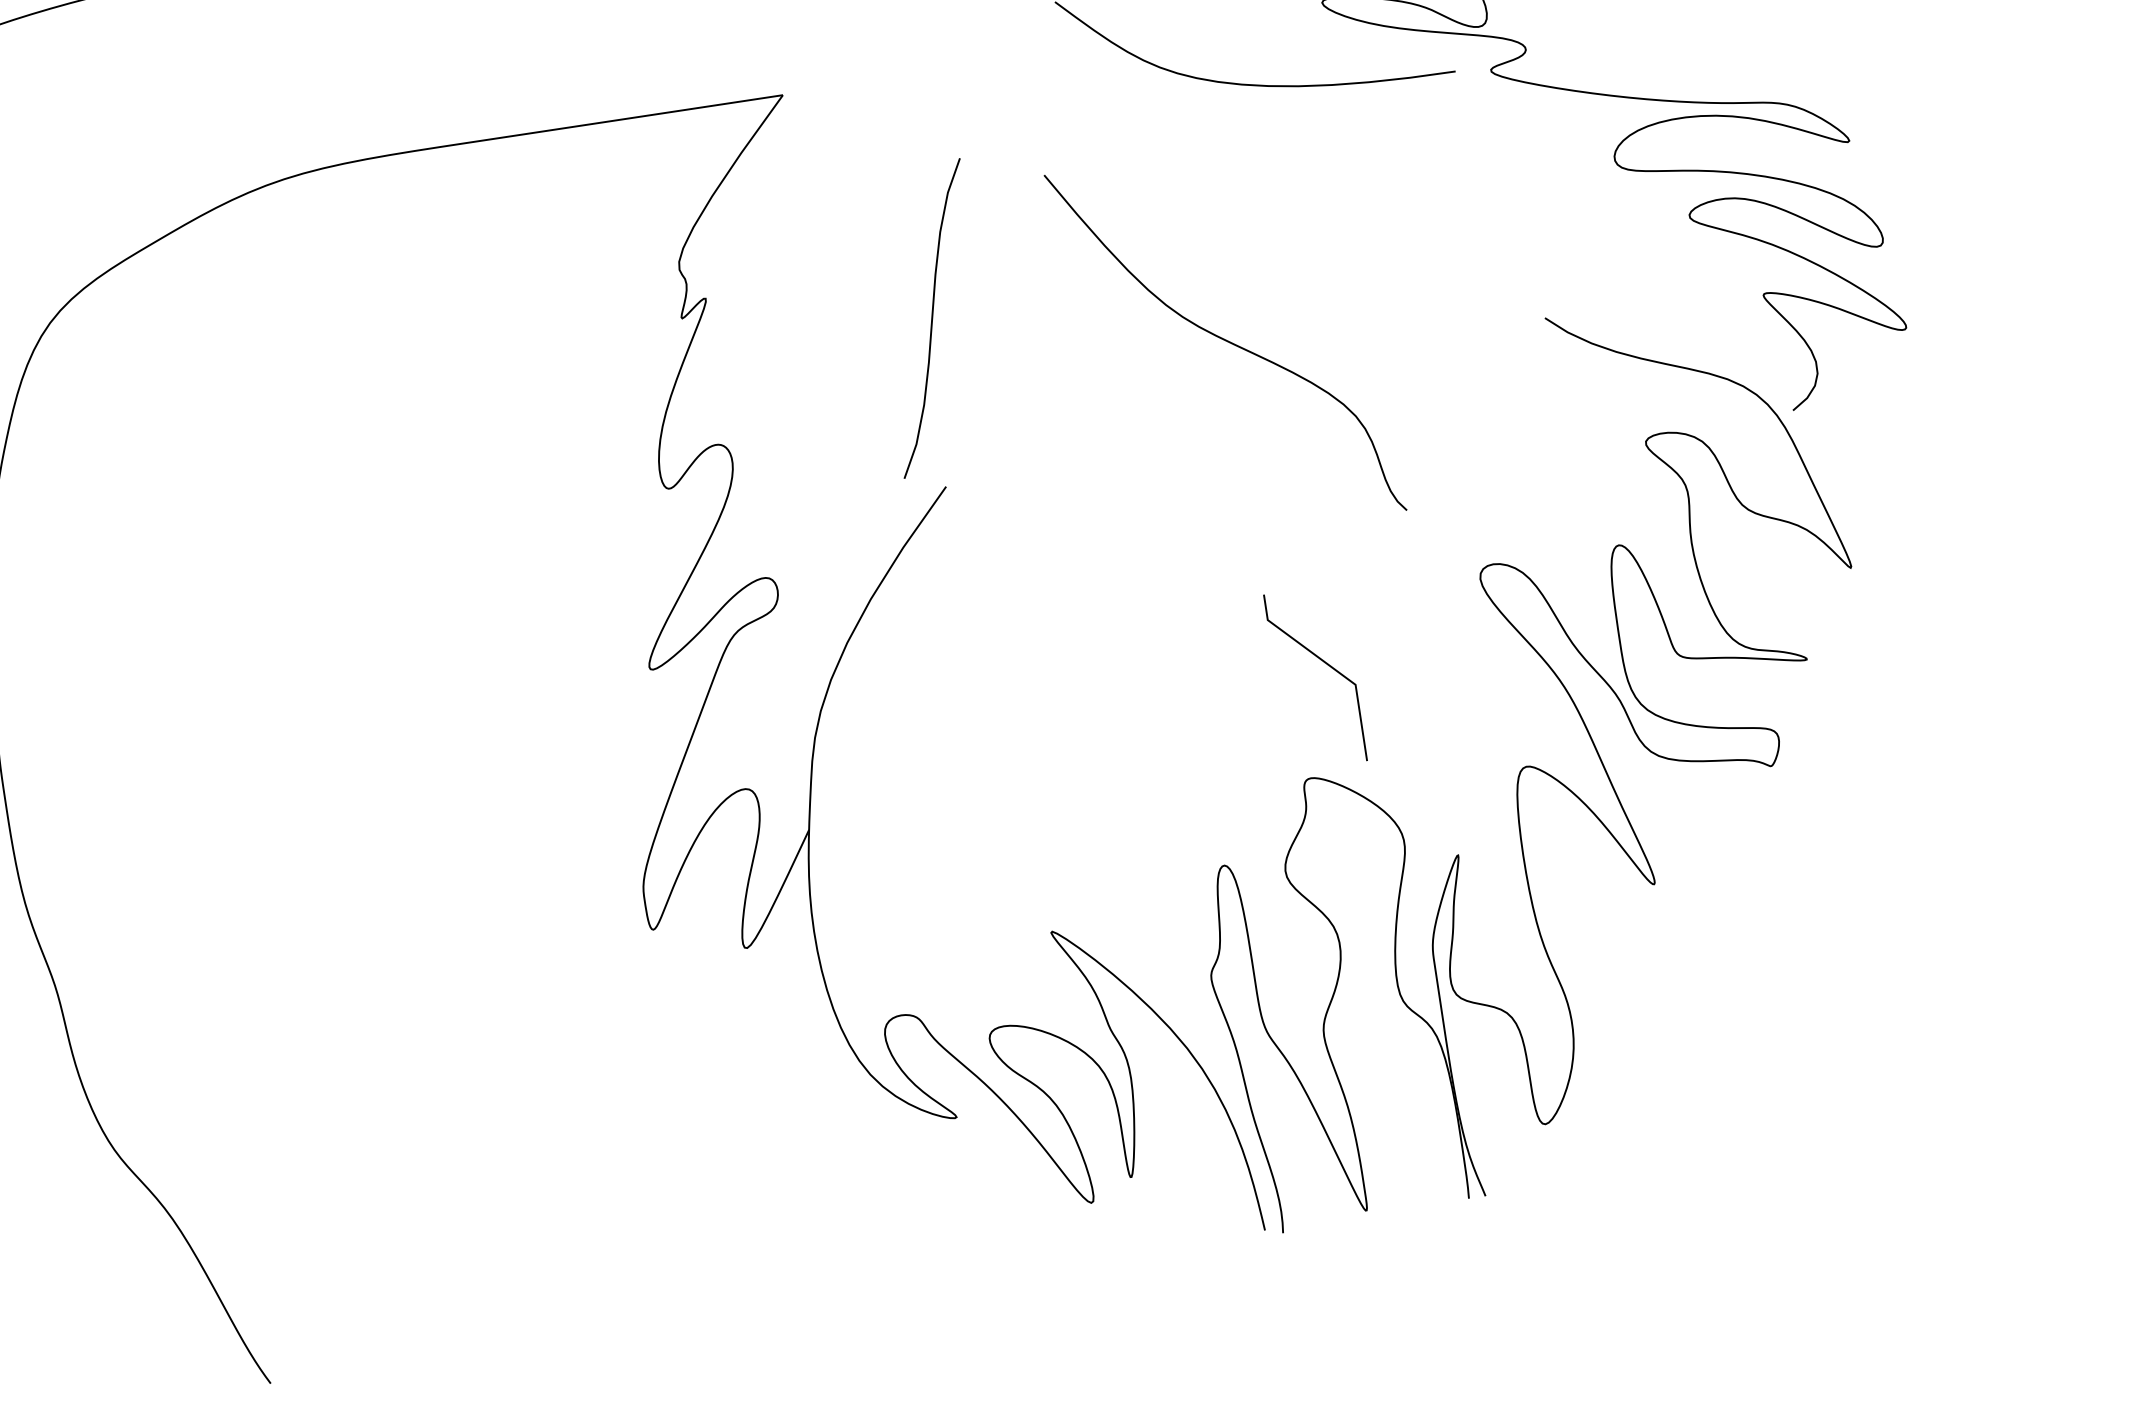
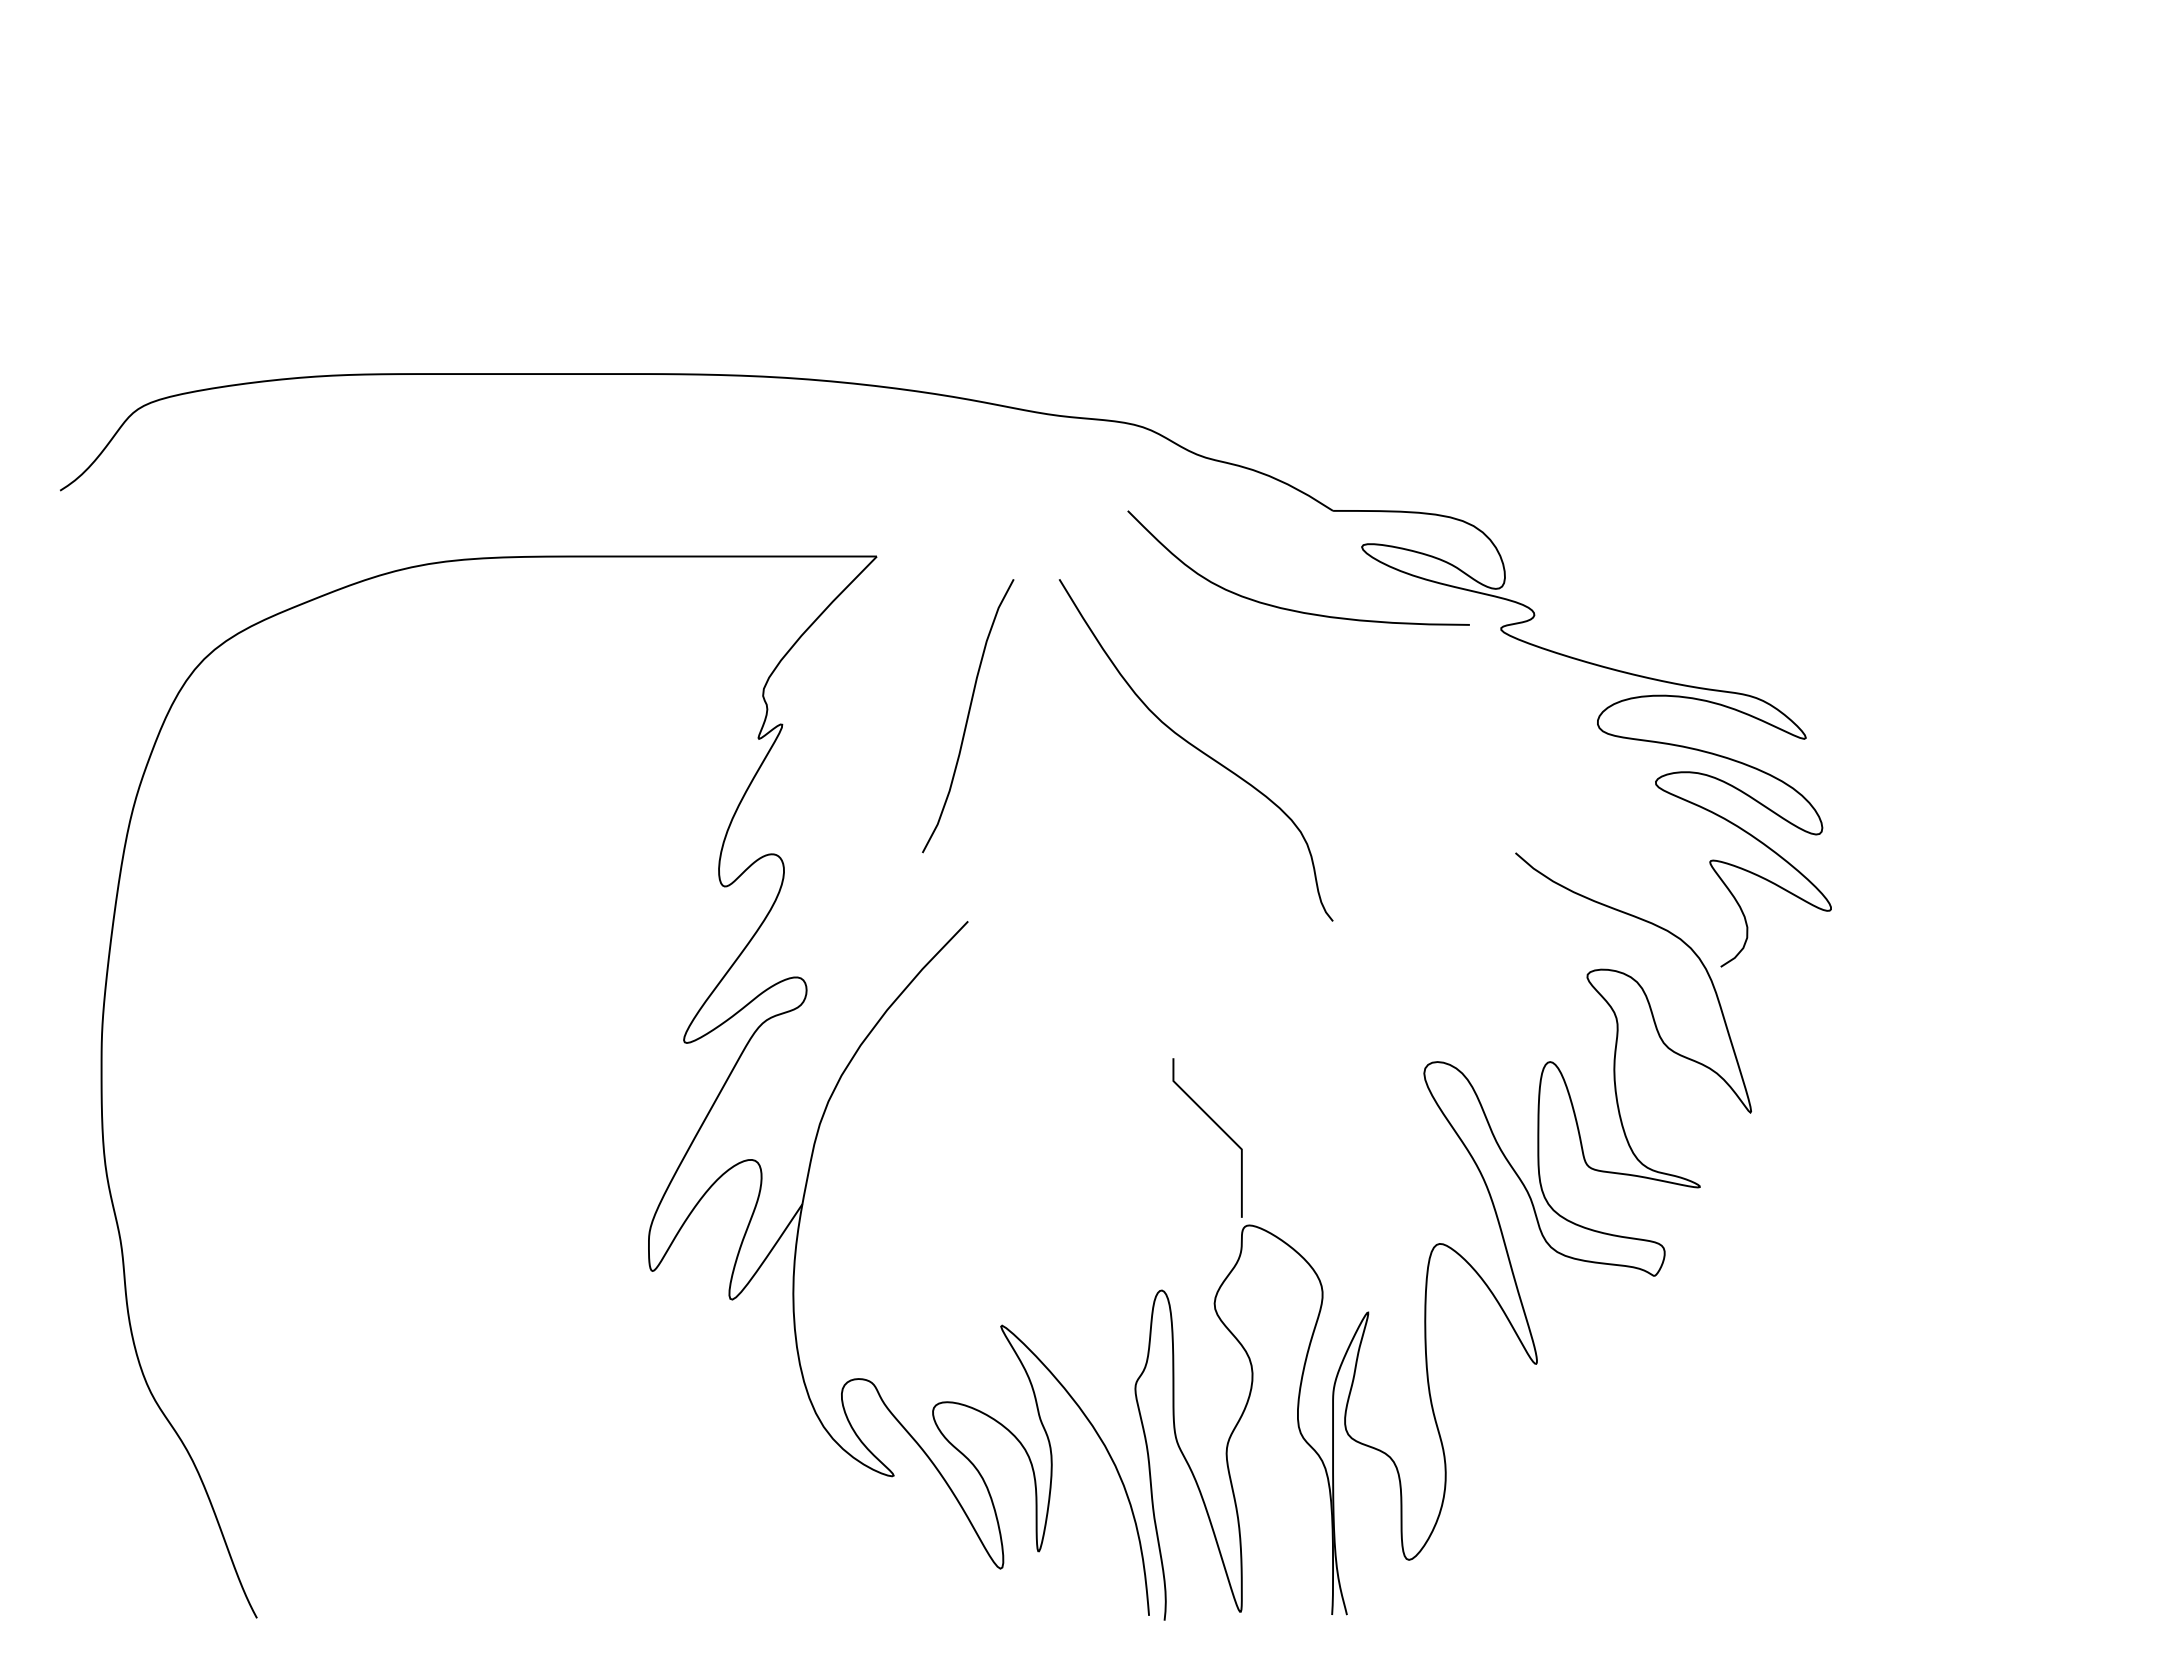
curve: (932, 318) -> (968, 716), moved
curve: (1225, 341) -> (1196, 749), moved
line: (1324, 663) -> (1217, 1126), moved

